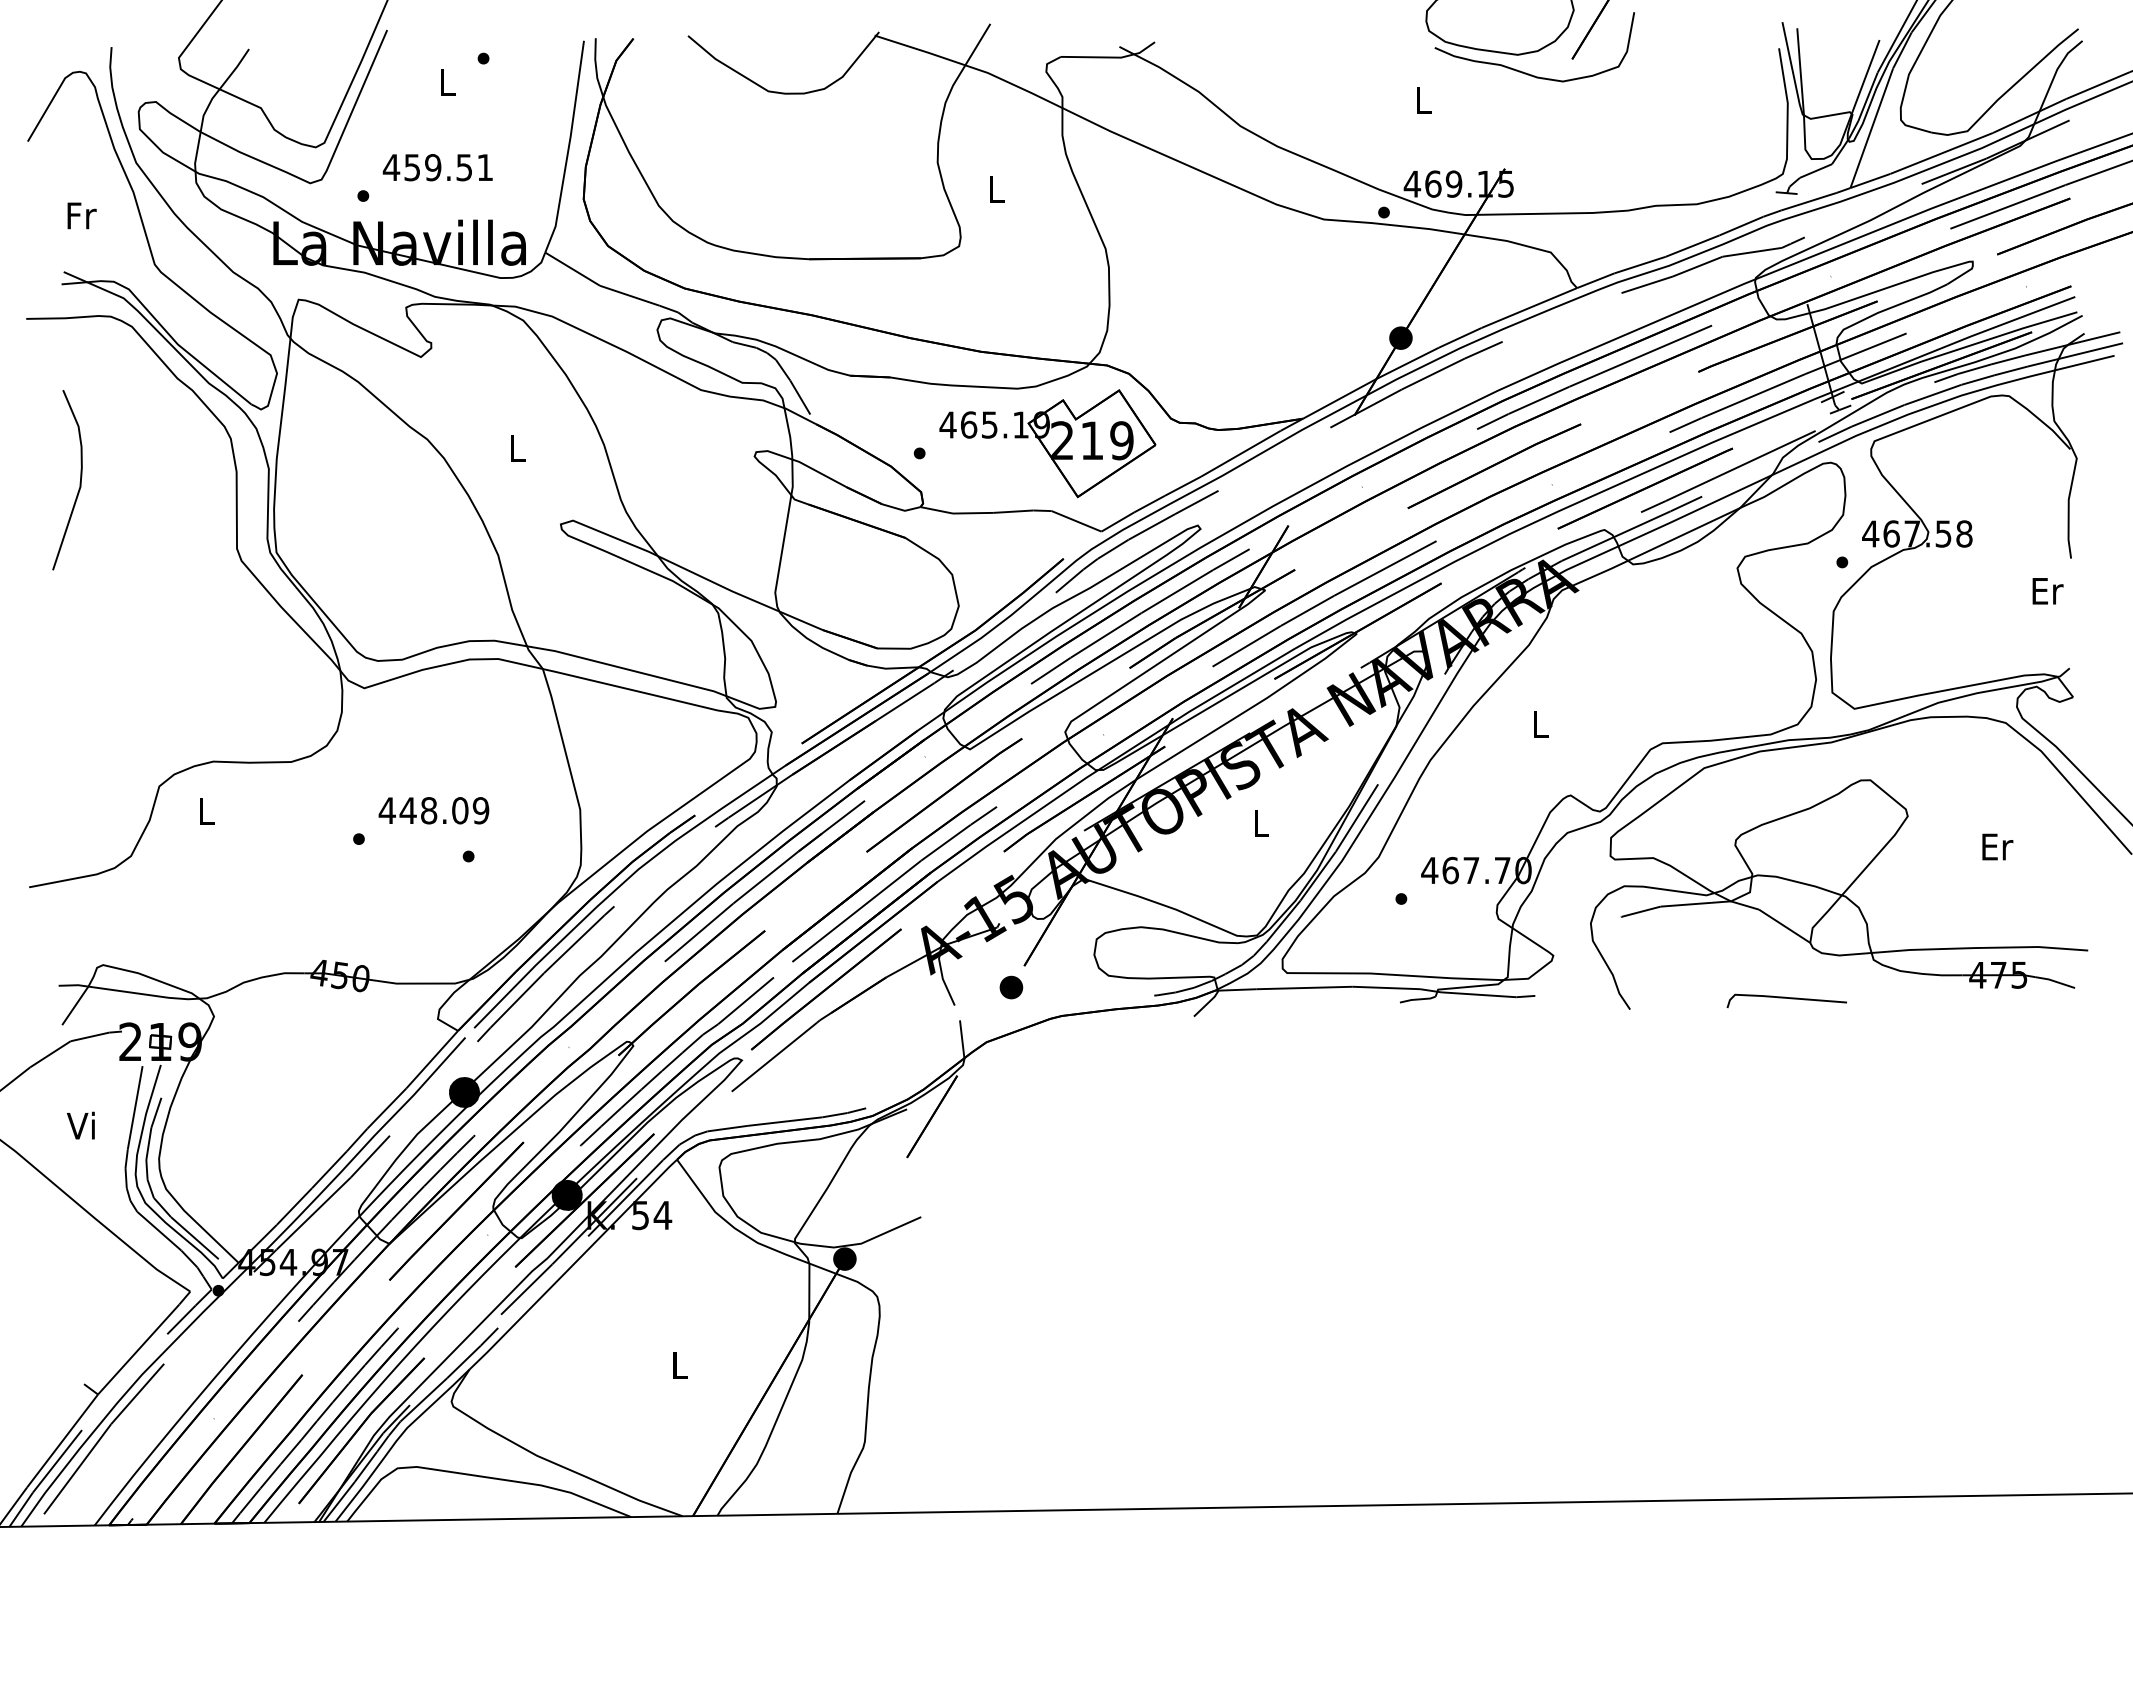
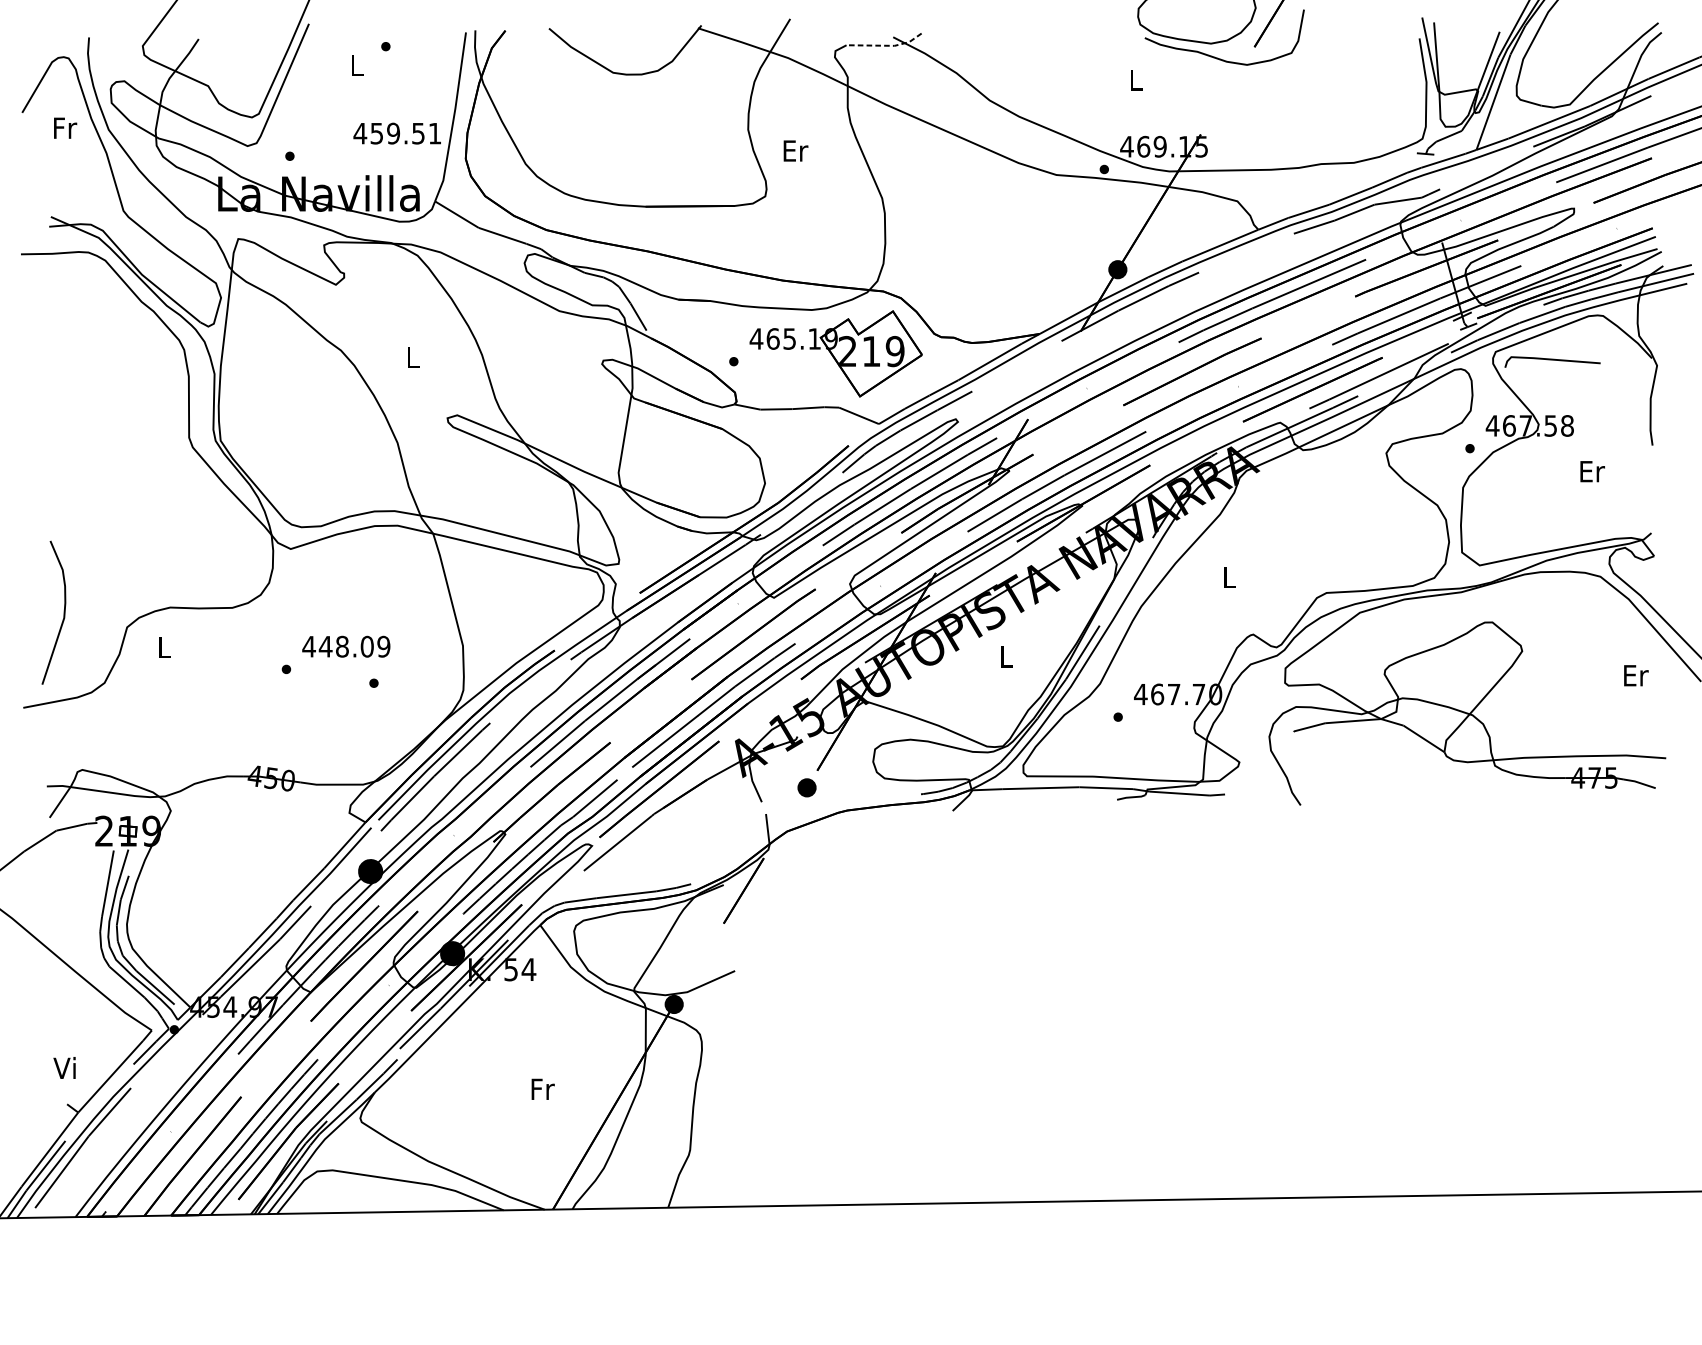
line: (1110, 57) -> (886, 45), solid -> dashed
text: (437, 167) -> (396, 133), moved
text: (997, 189) -> (795, 151), L -> Er
text: (81, 215) -> (65, 127), moved
curve: (79, 482) -> (63, 614), moved
text: (2047, 591) -> (1592, 471), moved
text: (1997, 846) -> (1636, 675), moved
line: (1786, 998) -> (1552, 360), moved
text: (80, 1125) -> (64, 1067), moved
text: (680, 1365) -> (543, 1089), L -> Fr

